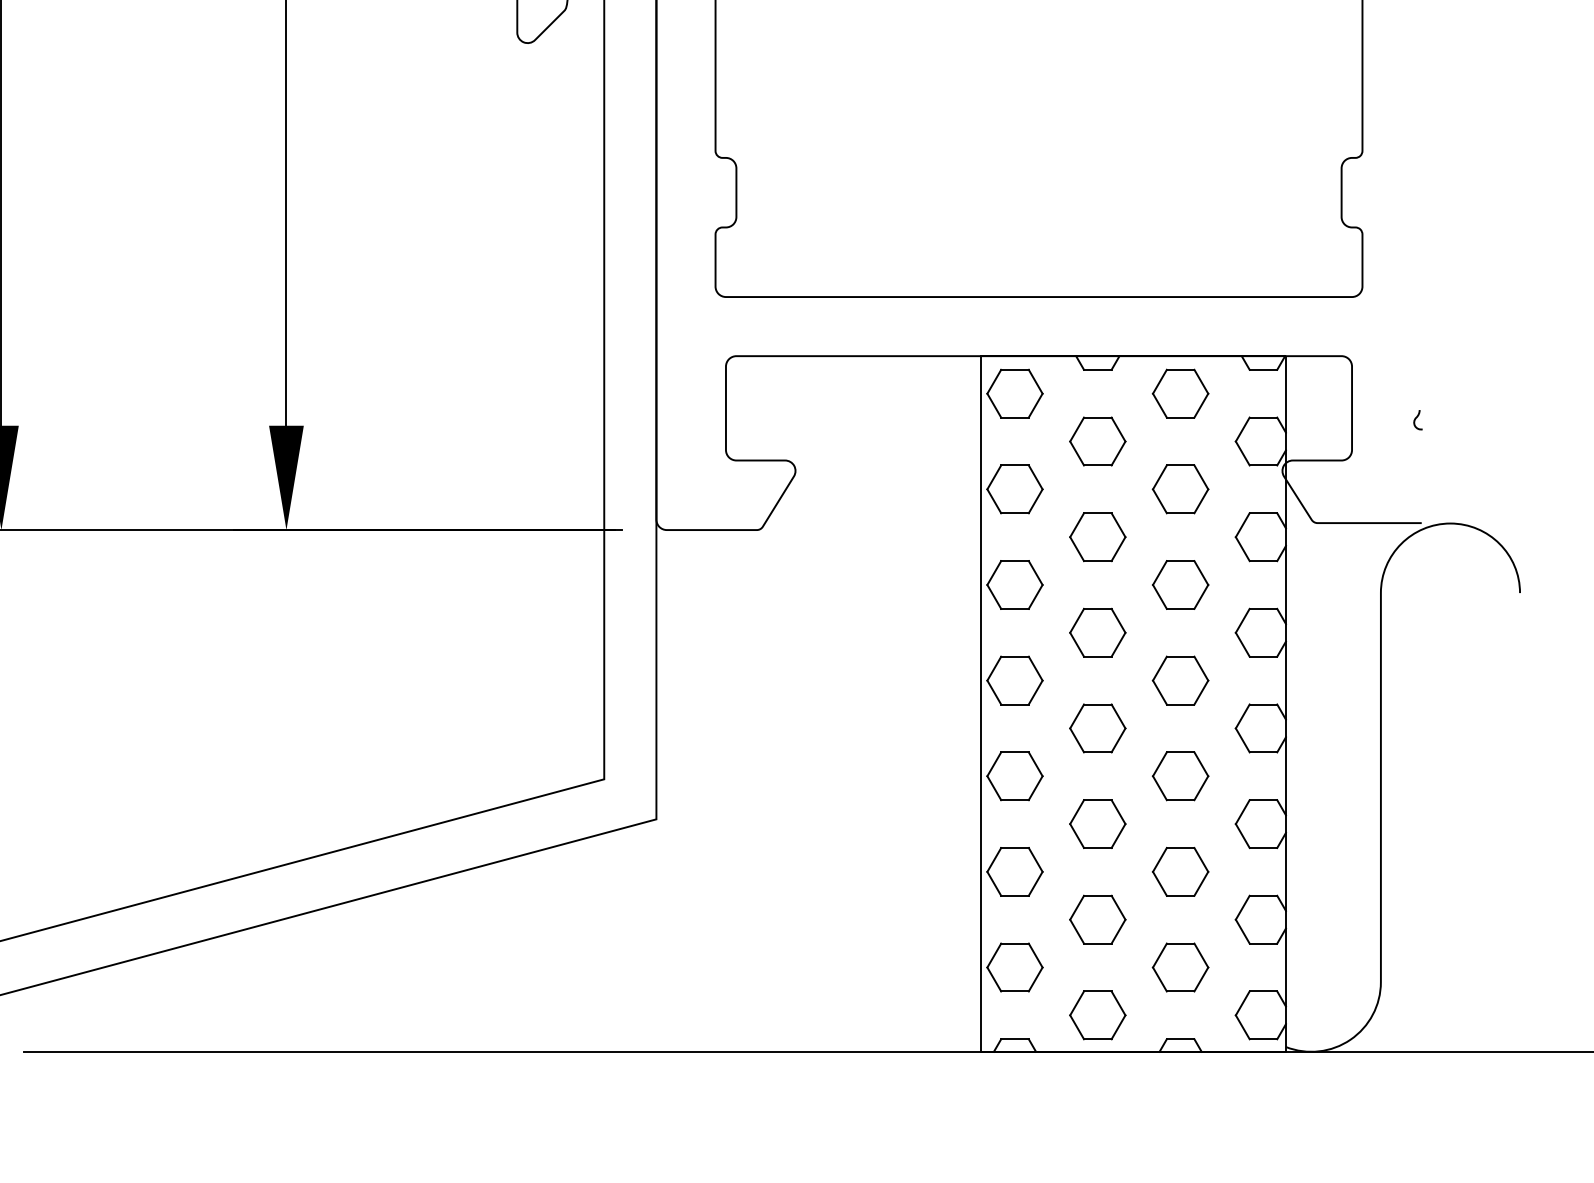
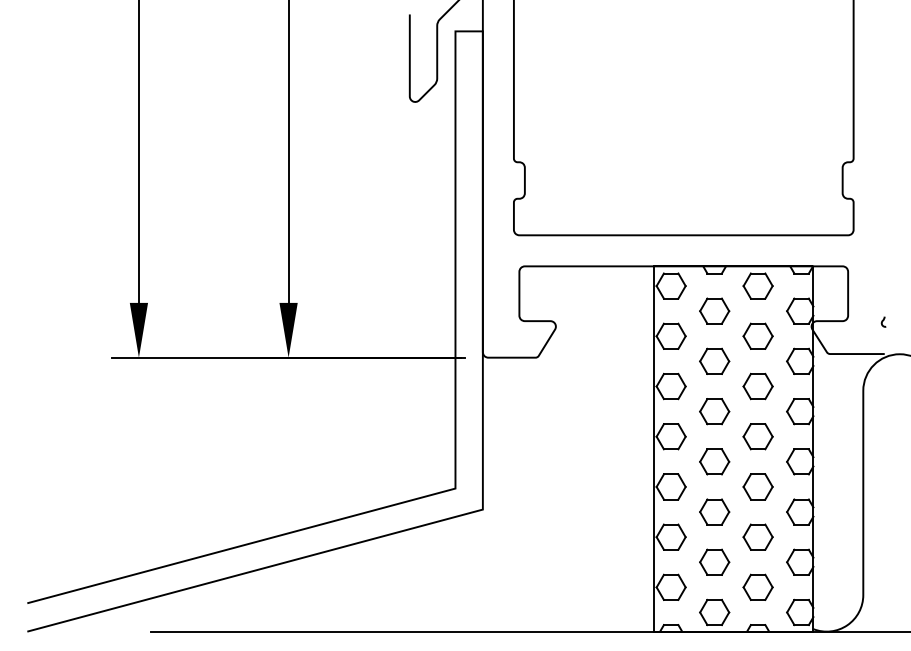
curve: (1417, 419) -> (883, 321), moved

